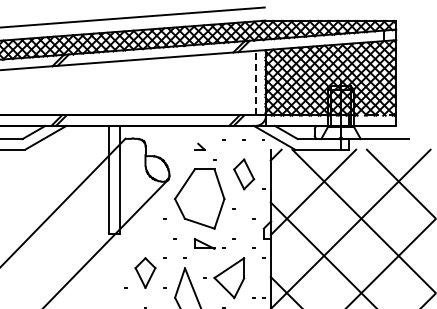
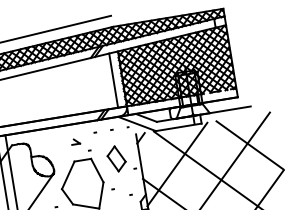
line: (255, 82) -> (113, 80), dashed -> solid

